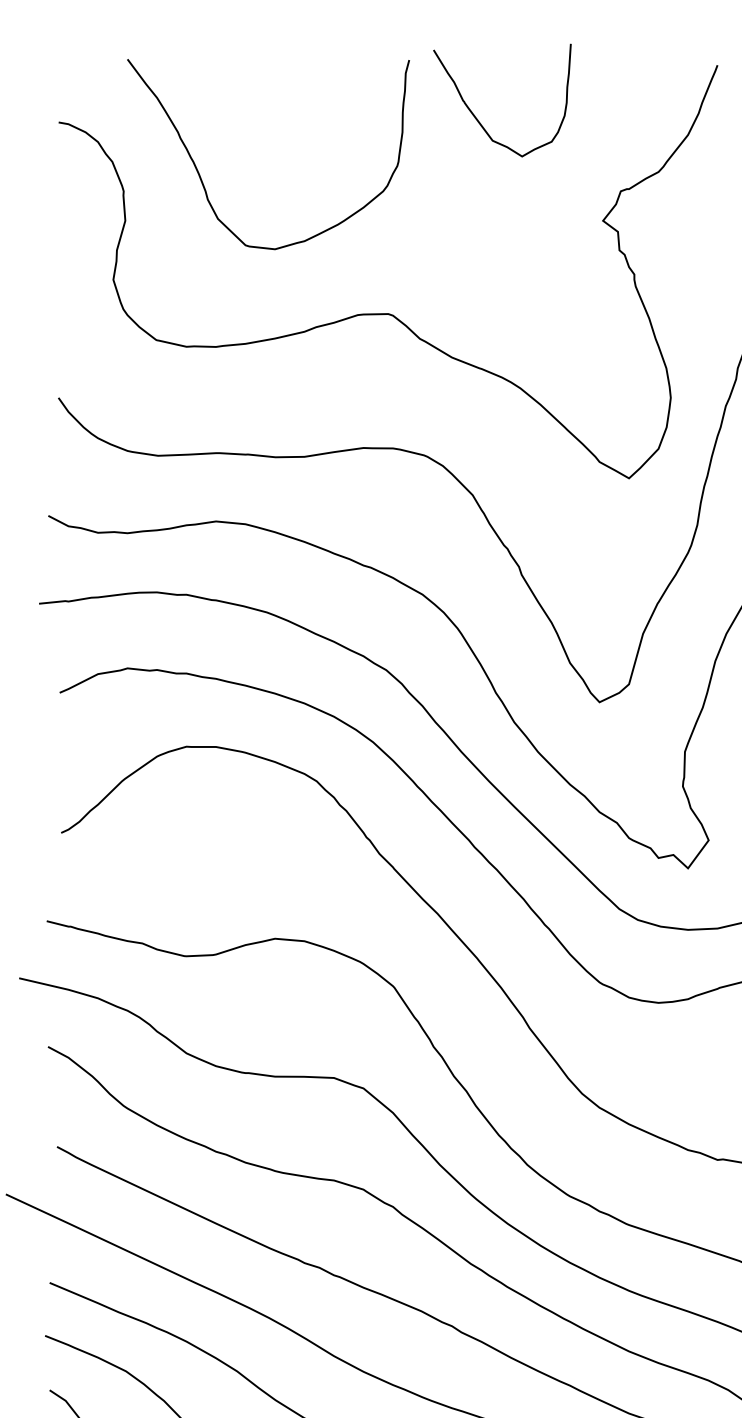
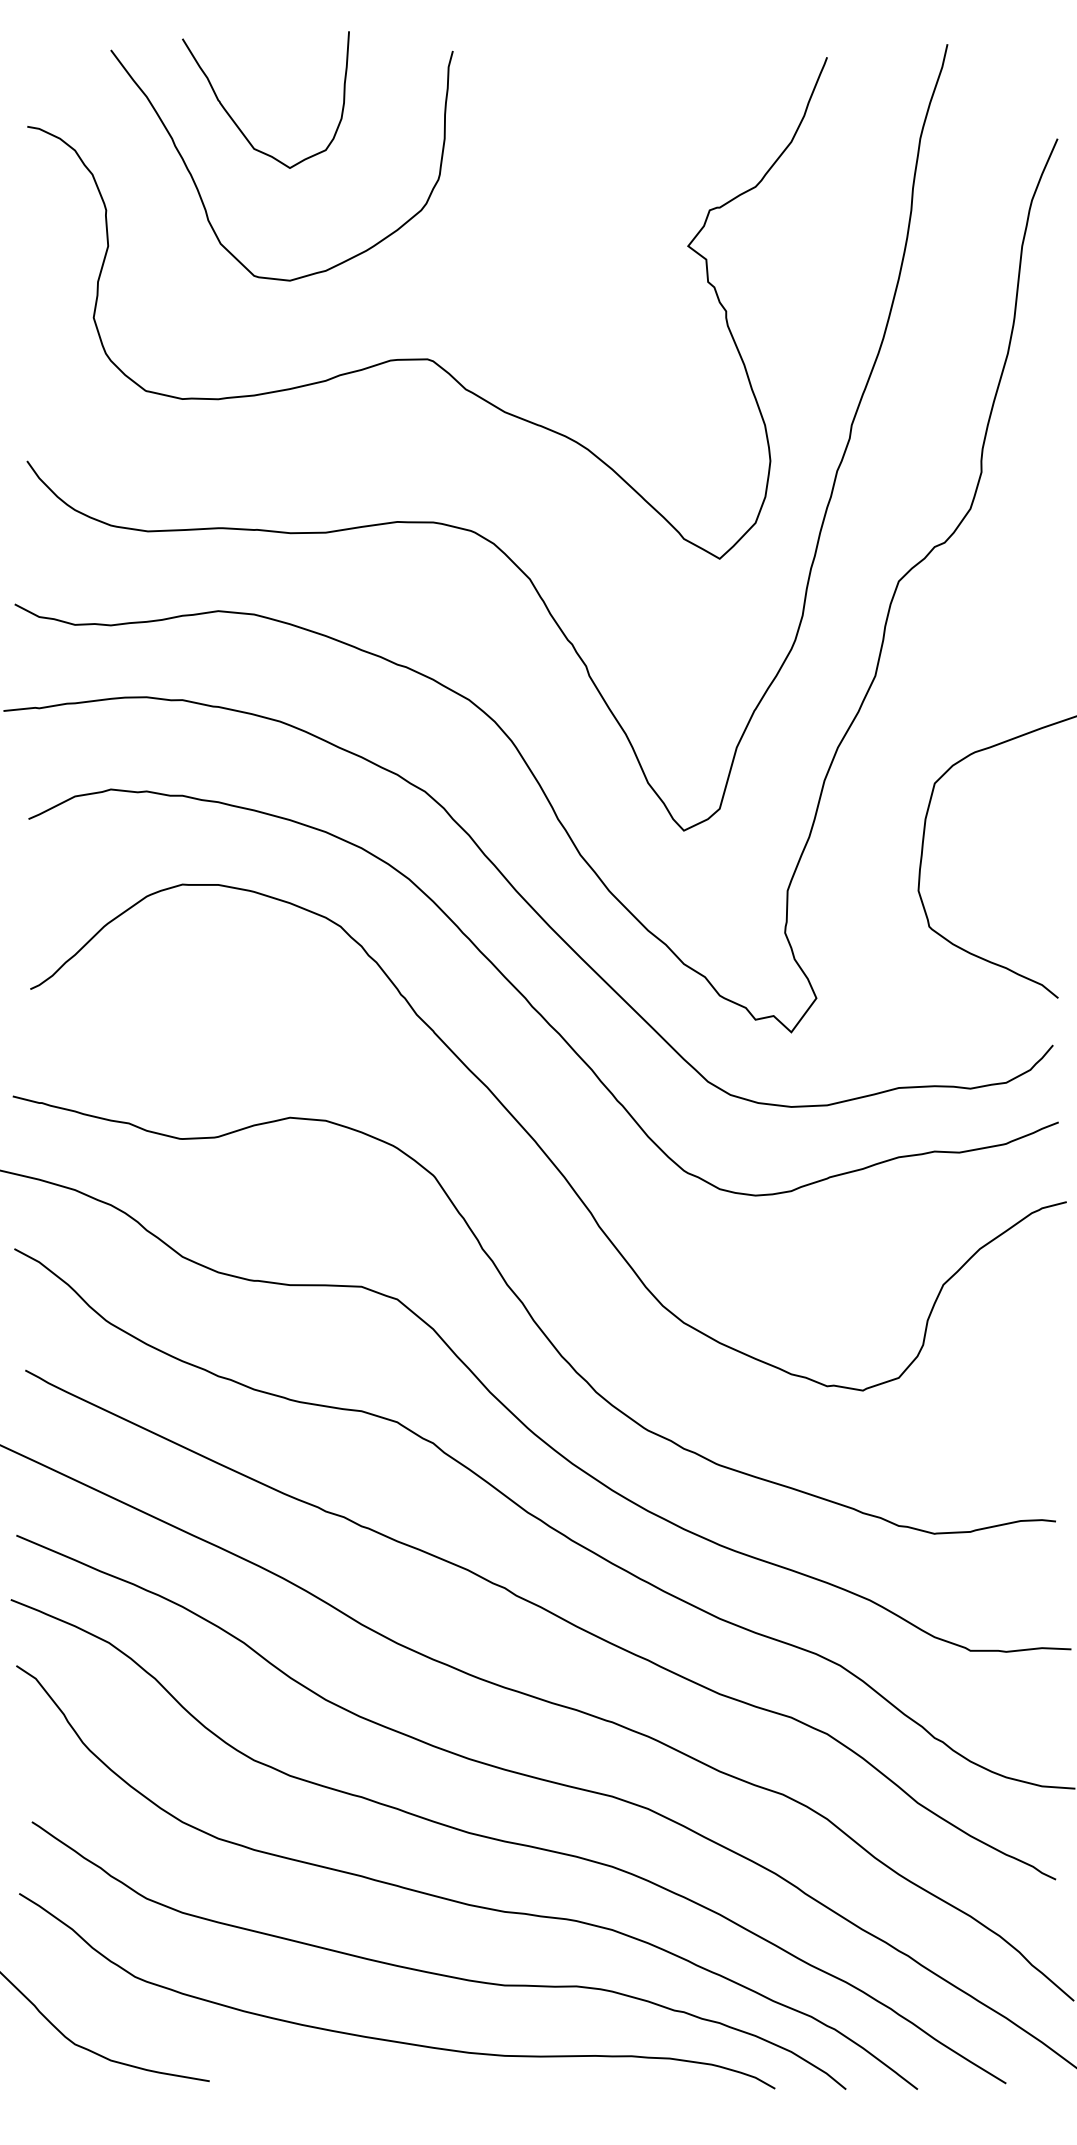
curve: (476, 117) -> (234, 120), moved

